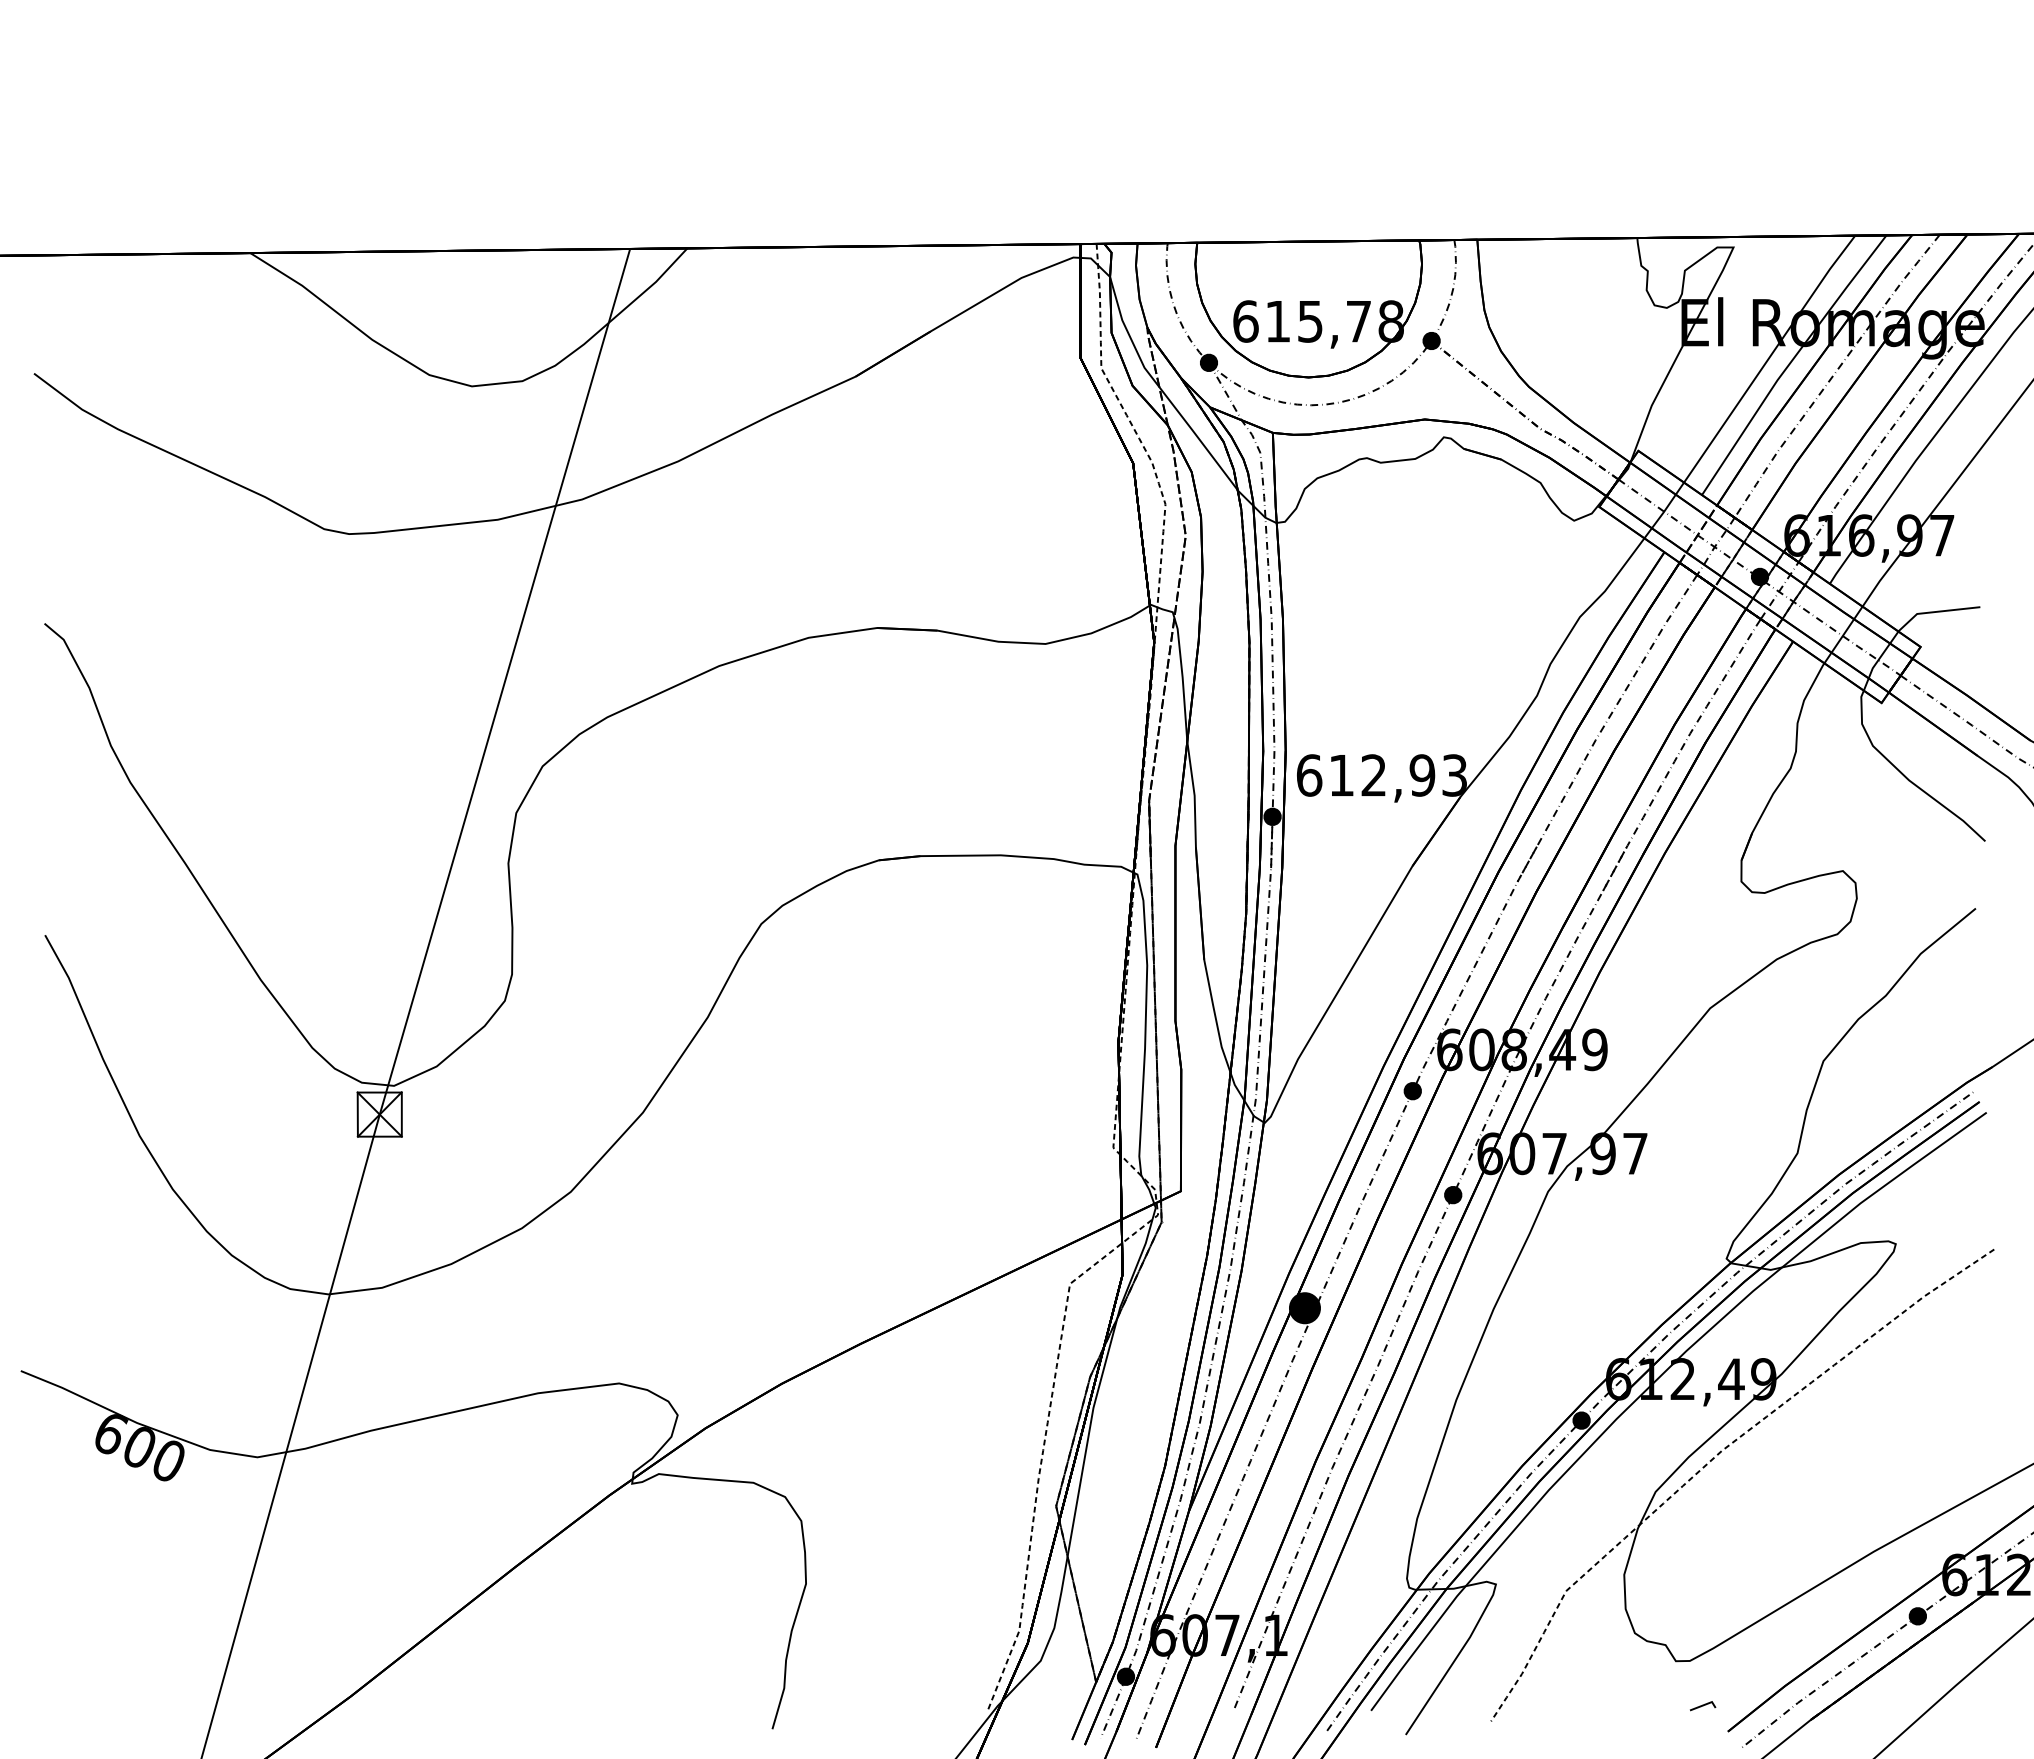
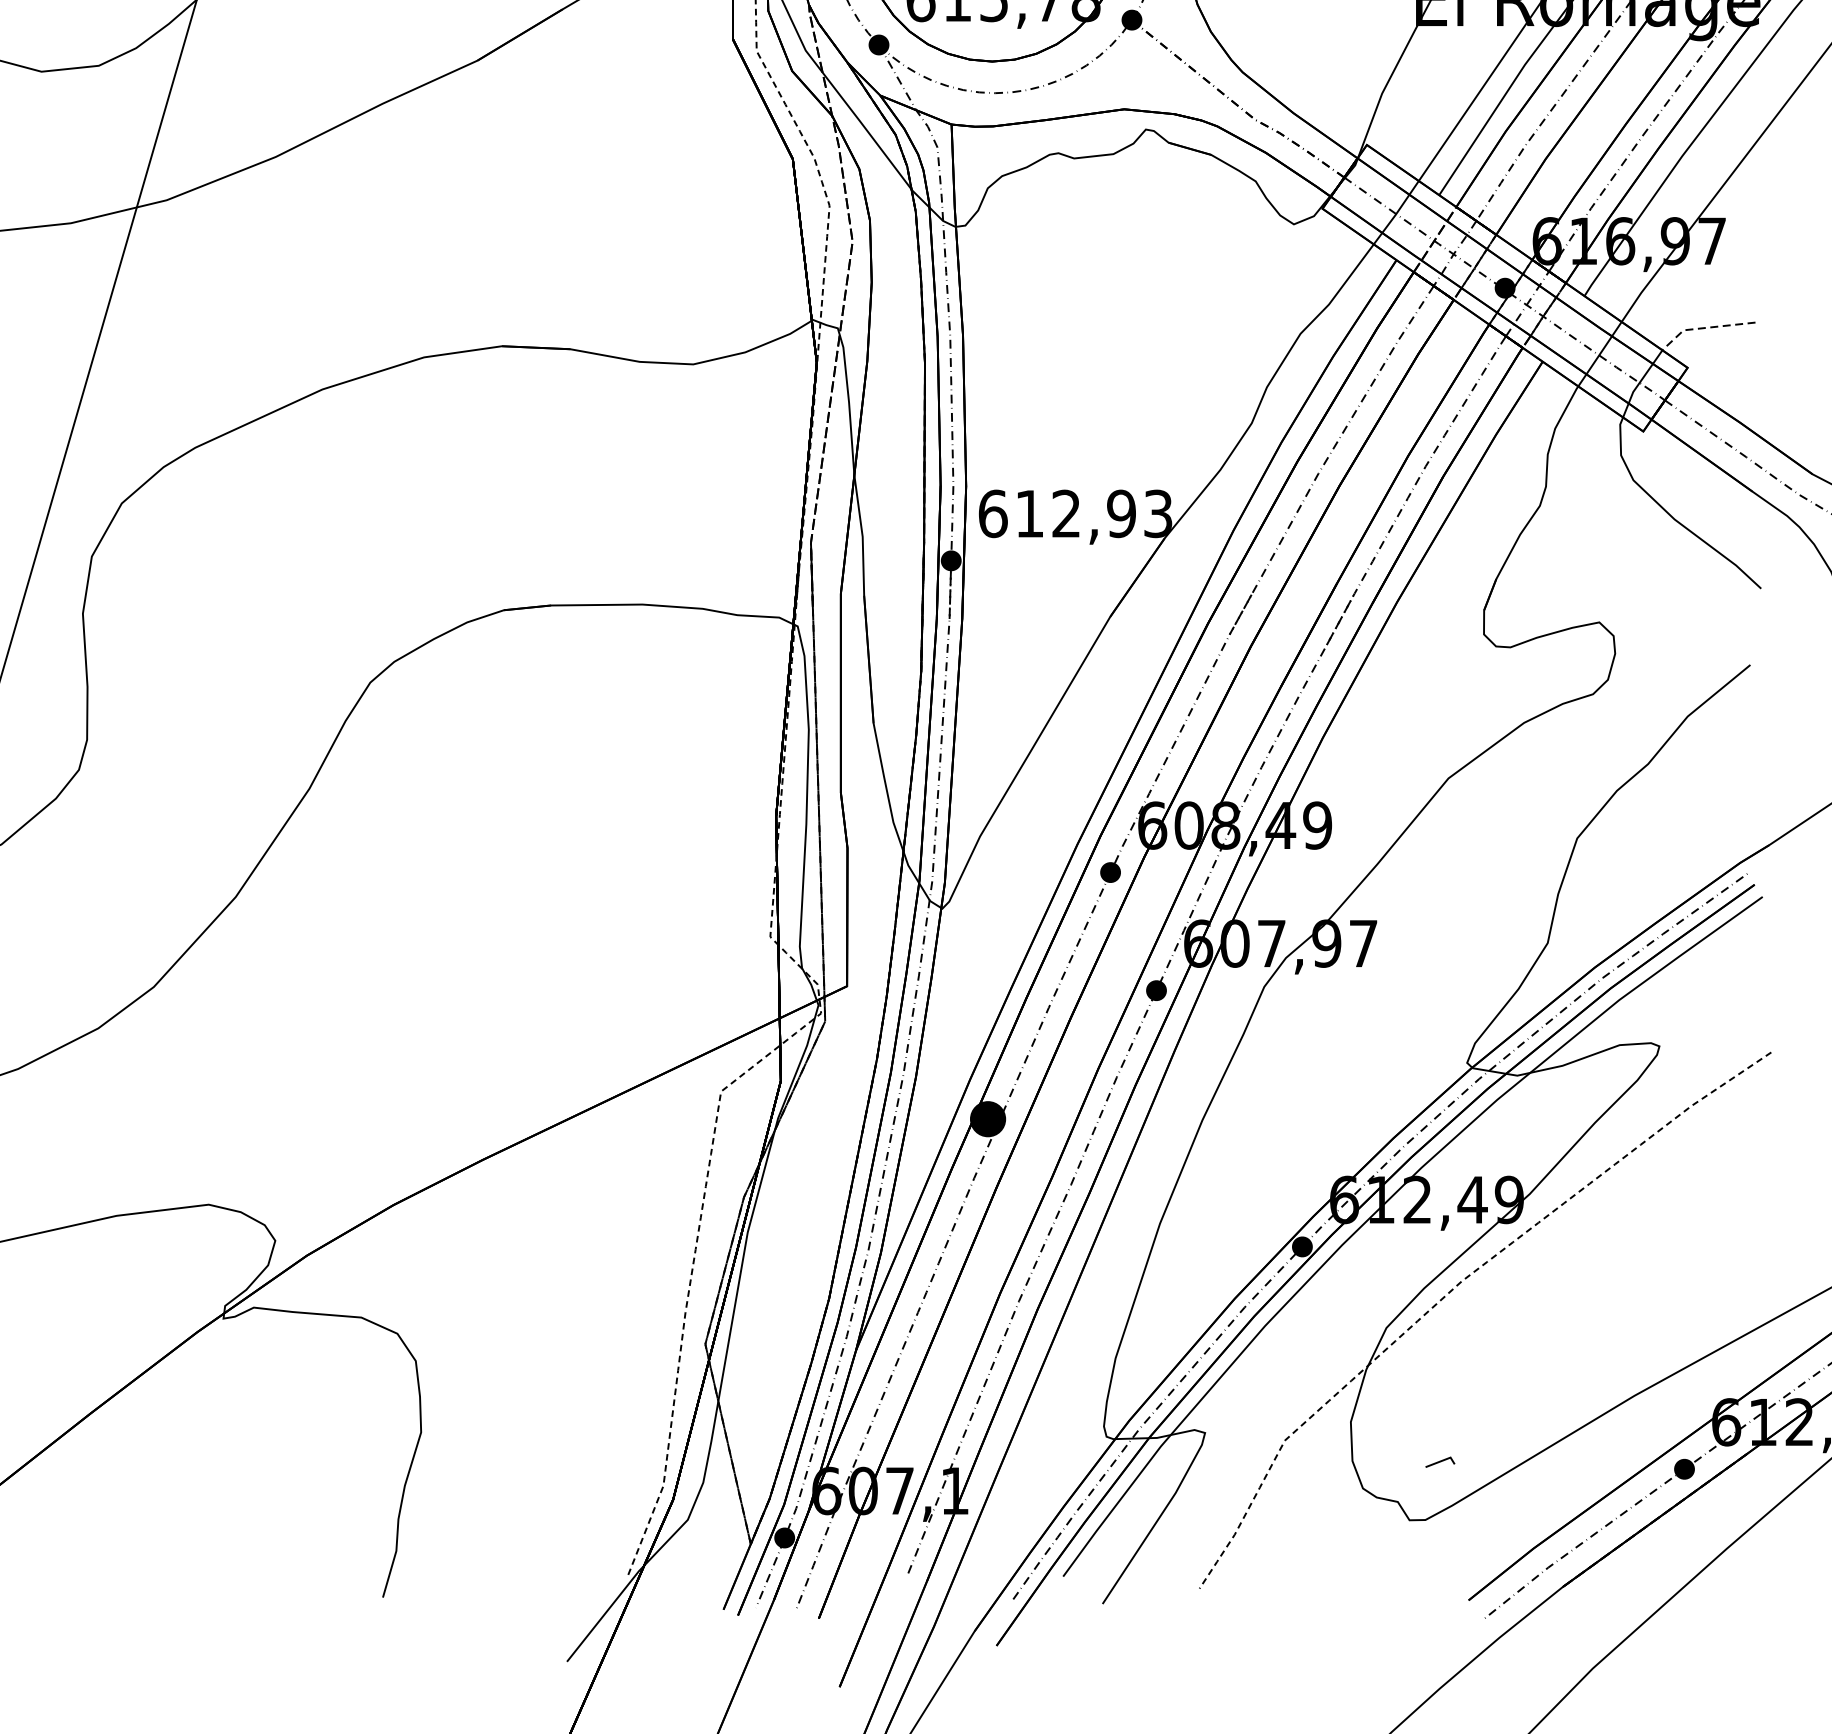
line: (1934, 612) -> (1703, 328), solid -> dashed
line: (1703, 1706) -> (1440, 1462), moved

